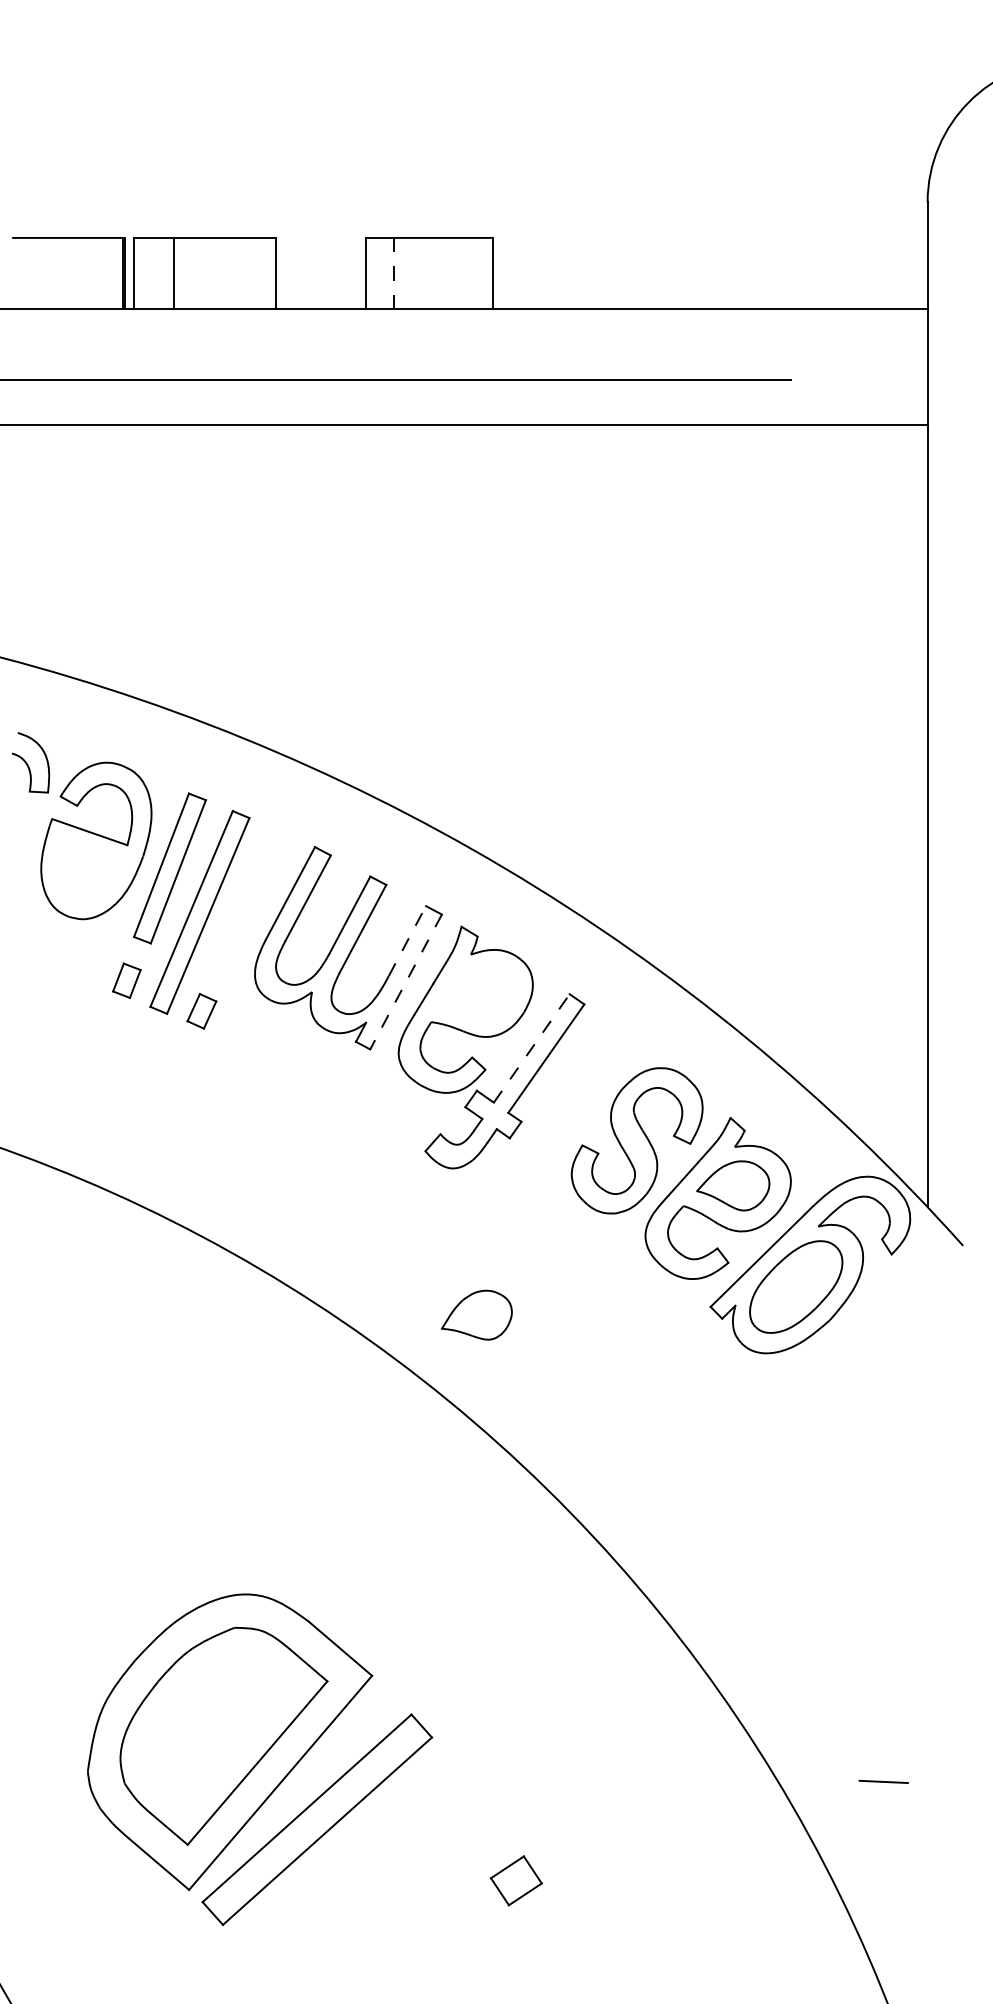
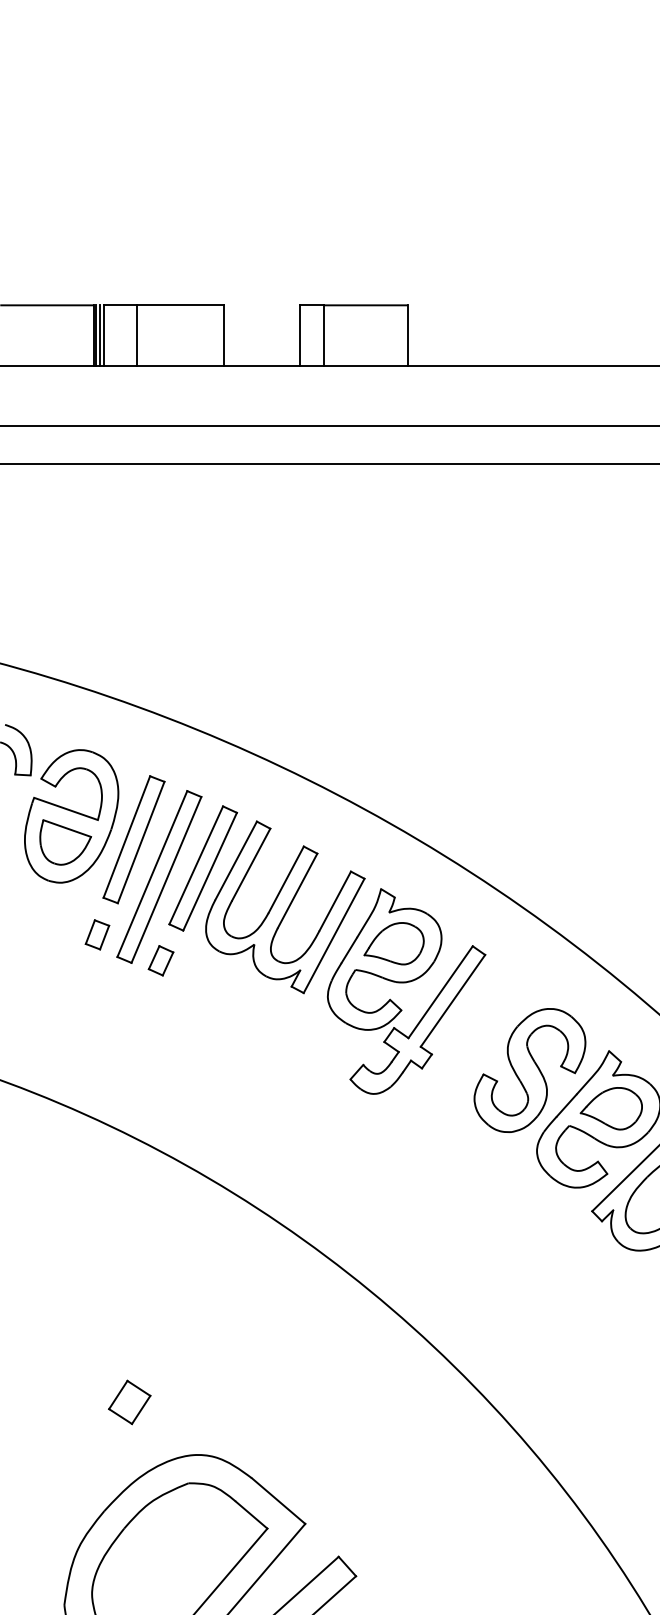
line: (129, 273) -> (99, 335), added
line: (394, 273) -> (324, 335), dashed -> solid
part: (89, 871) -> (65, 842), added
part: (251, 902) -> (203, 868), added
line: (407, 941) -> (335, 901), dashed -> solid
line: (405, 982) -> (333, 936), dashed -> solid
line: (532, 1048) -> (441, 992), dashed -> solid
part: (476, 1314) -> (393, 943), moved
part: (164, 1532) -> (129, 1402), added

